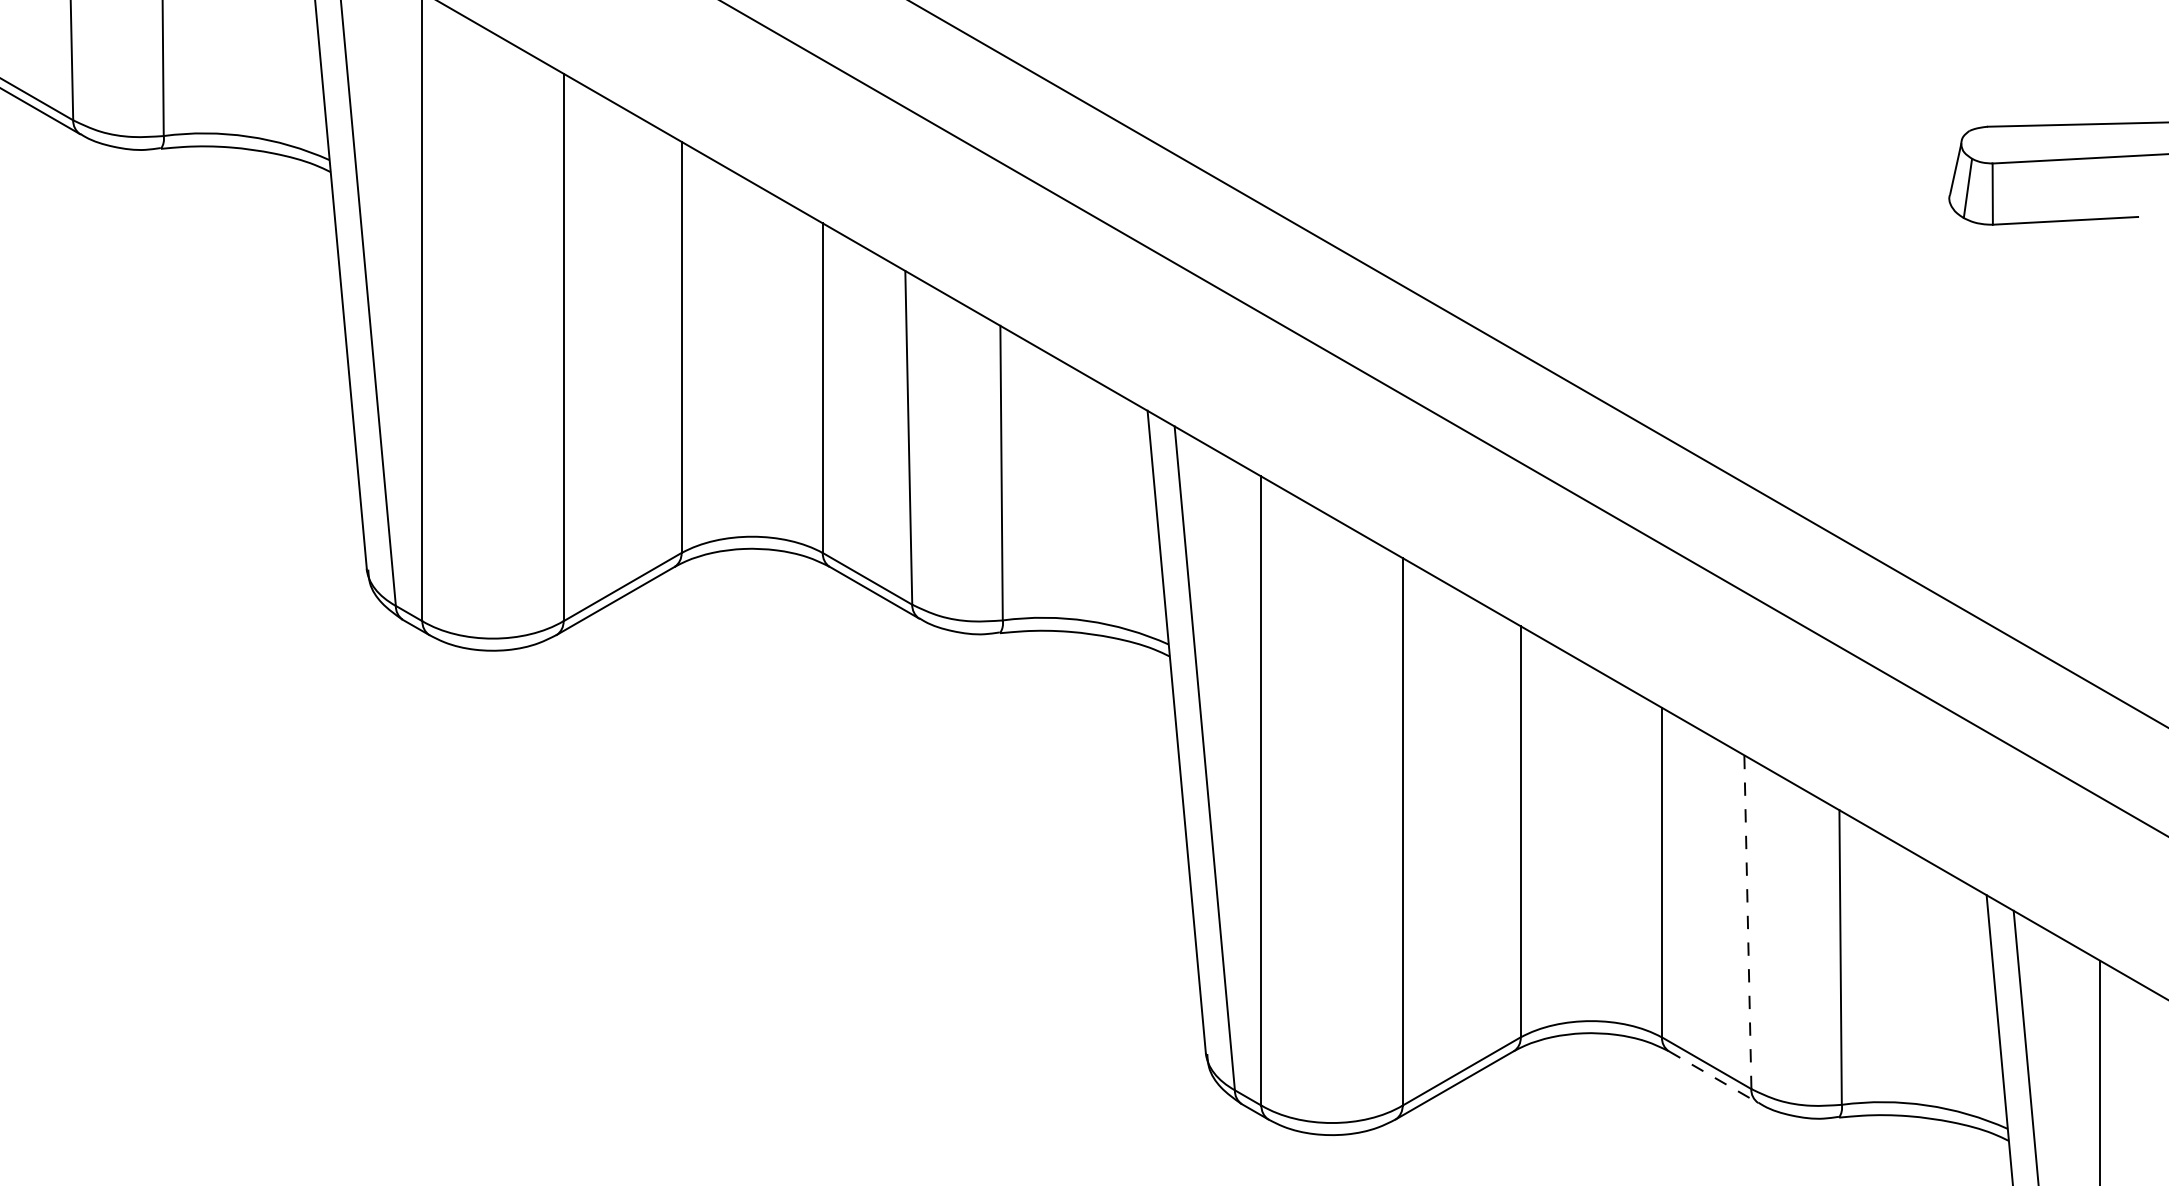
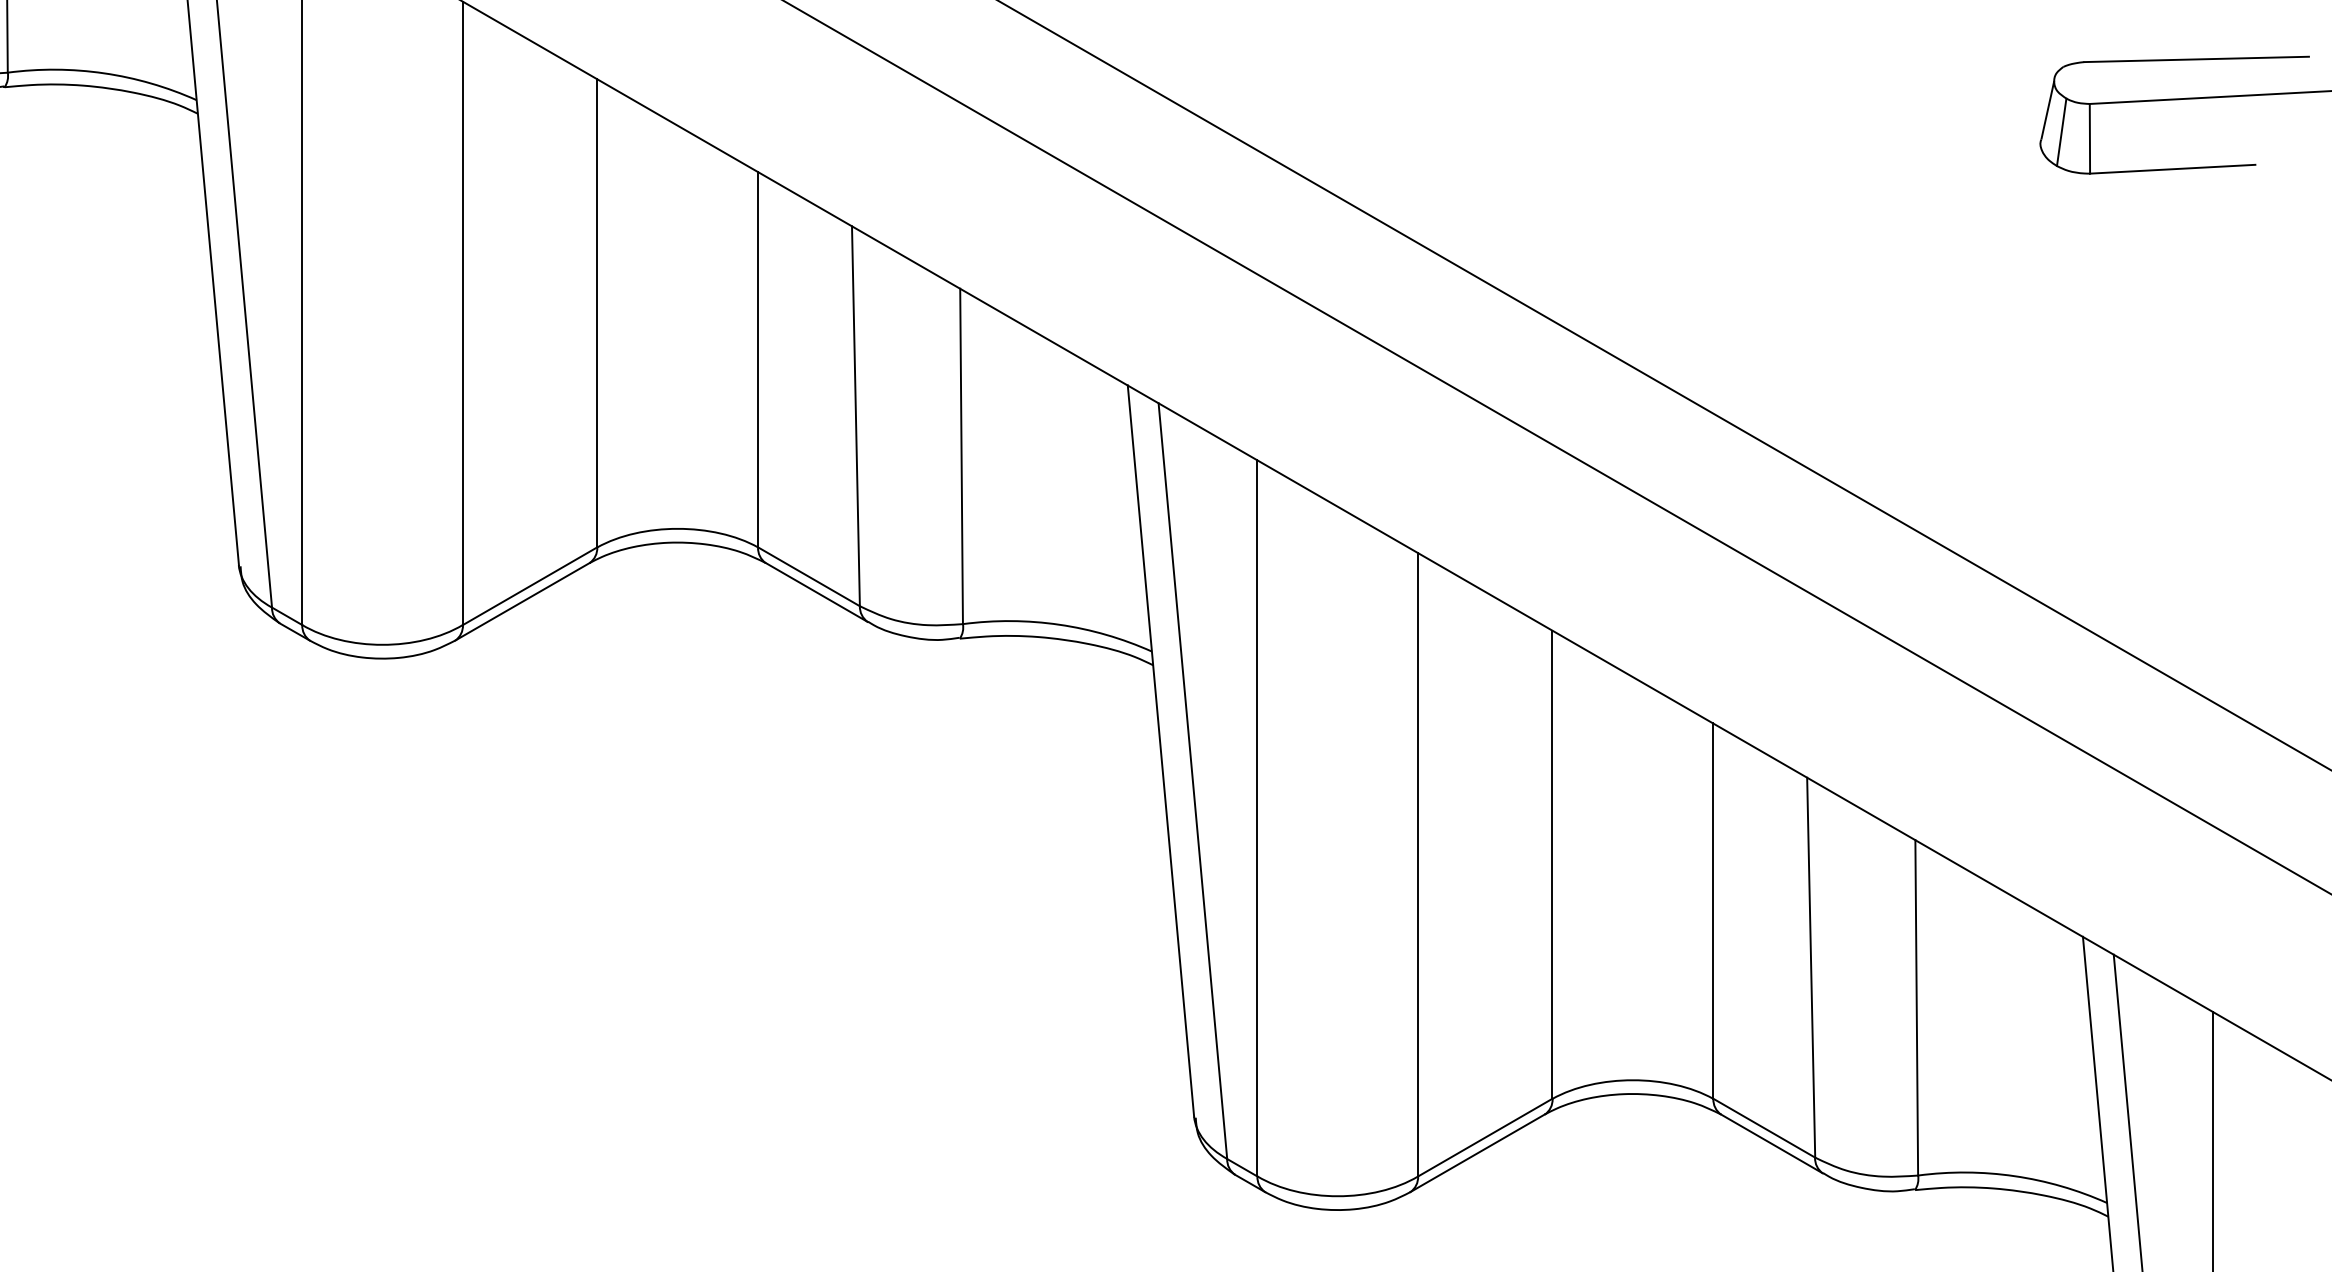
line: (1747, 922) -> (1810, 967), dashed -> solid
line: (1713, 1077) -> (1772, 1144), dashed -> solid

